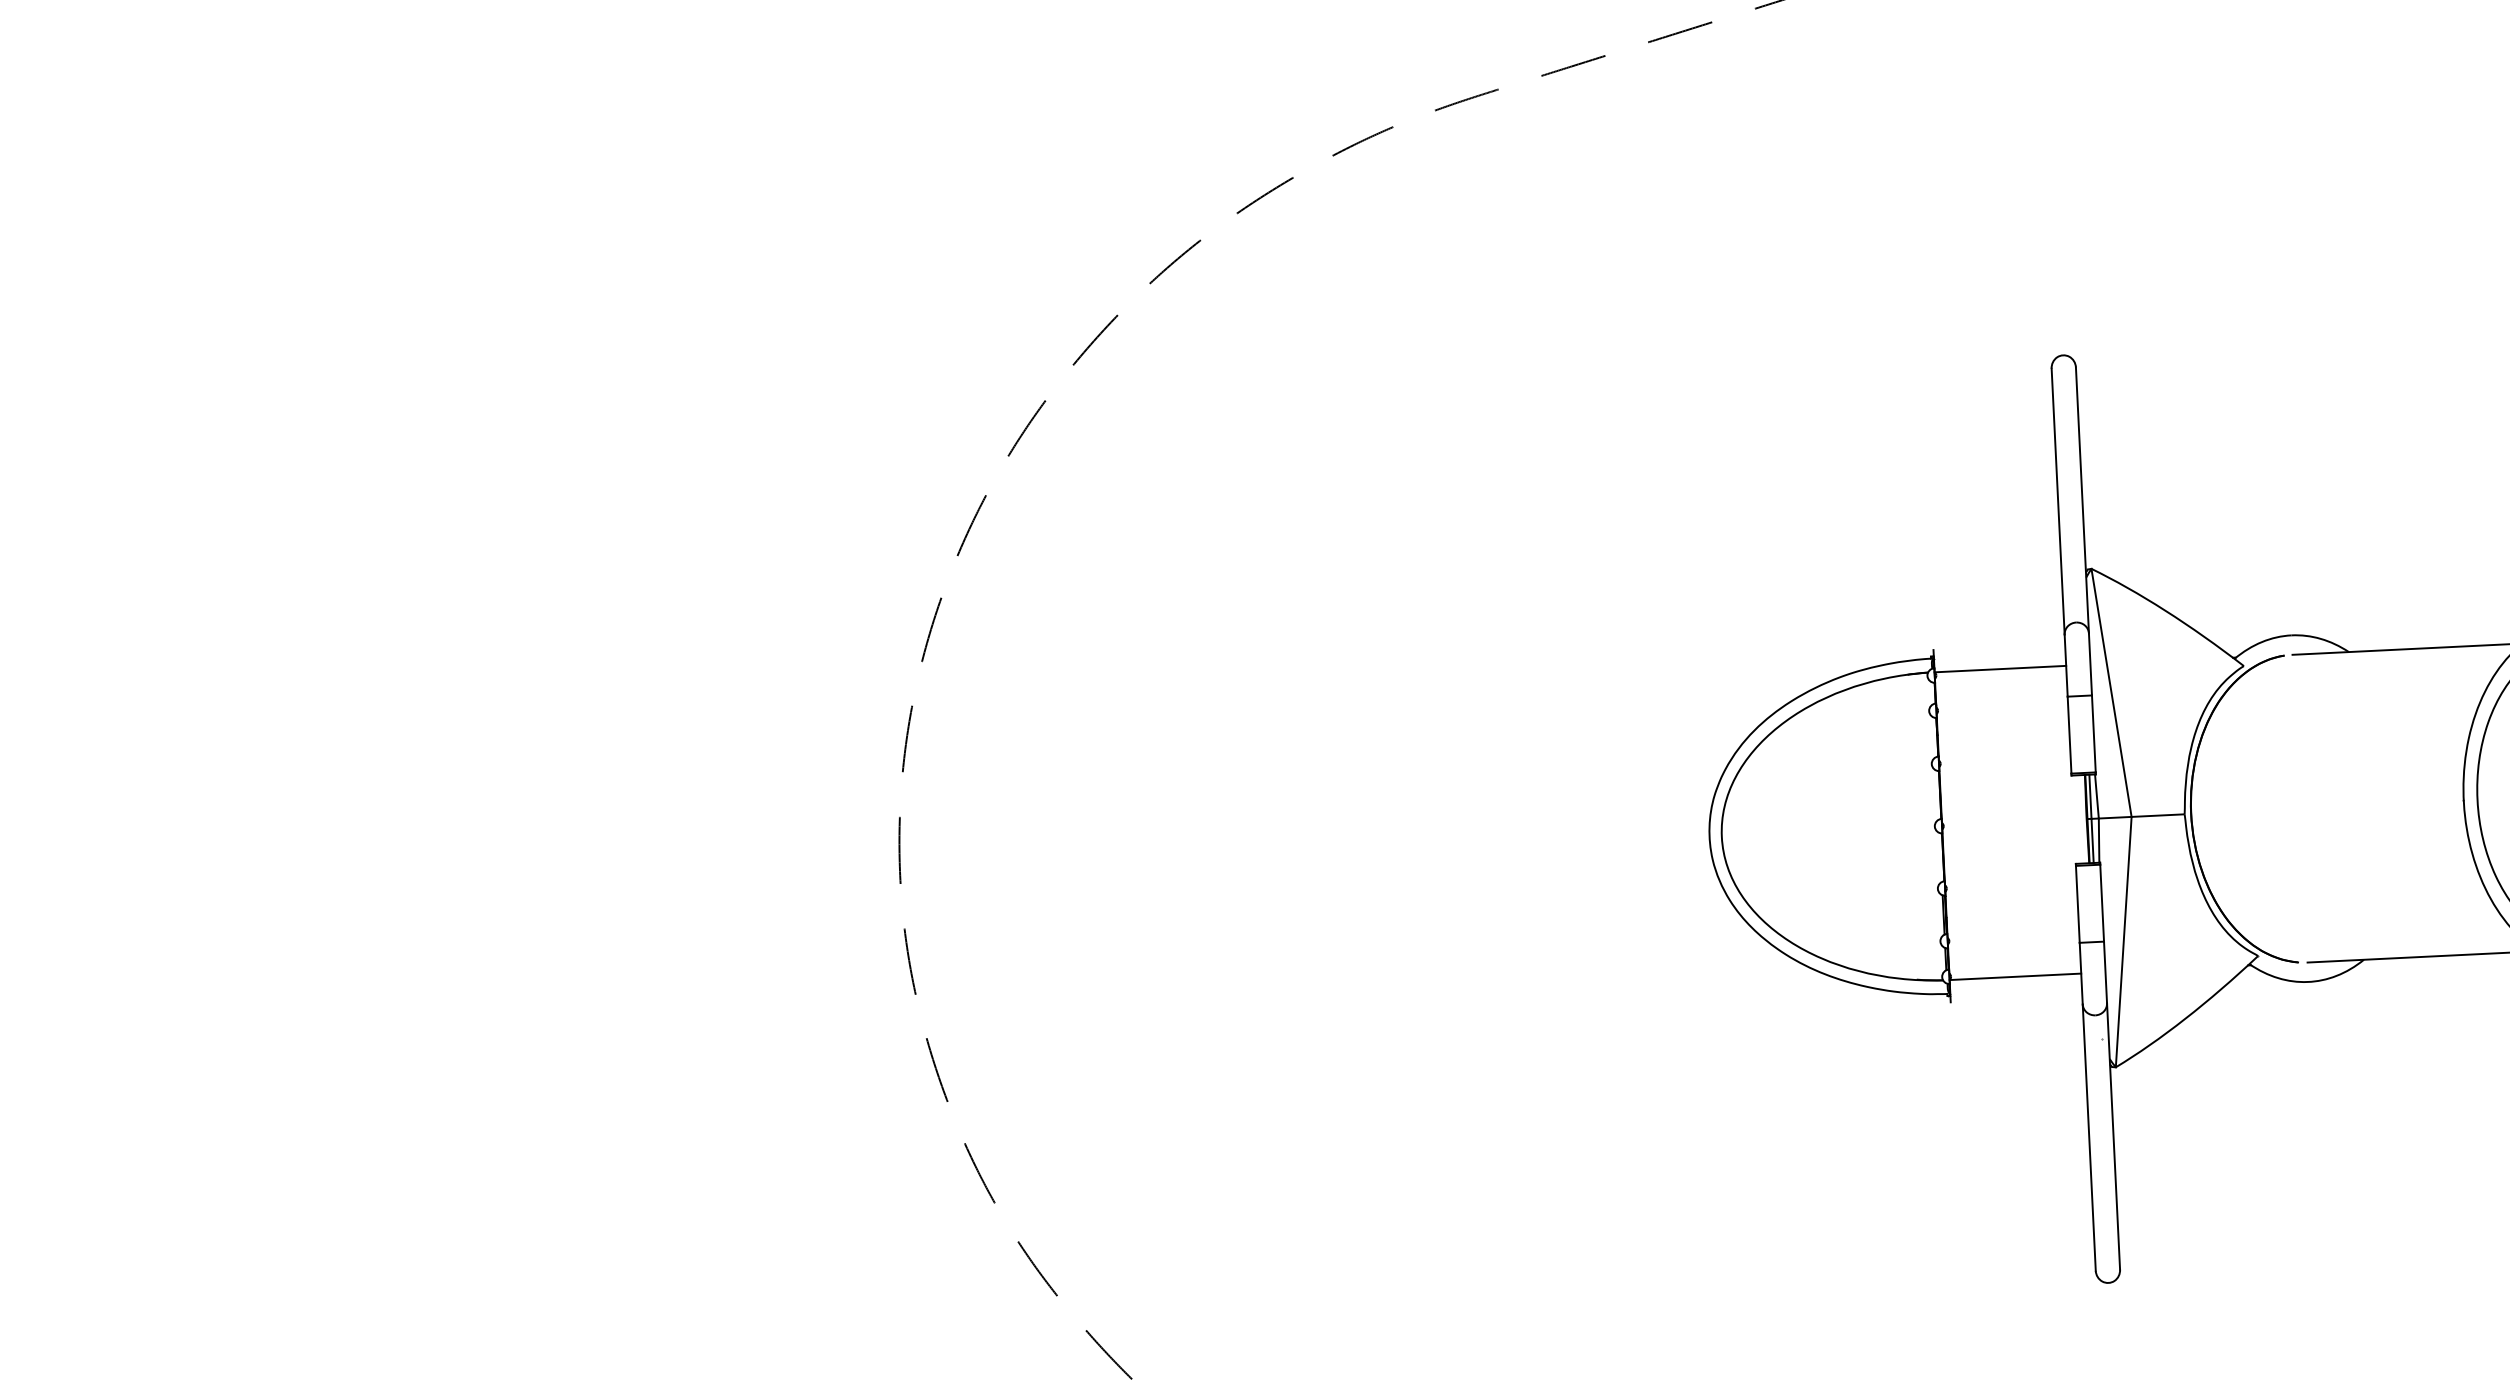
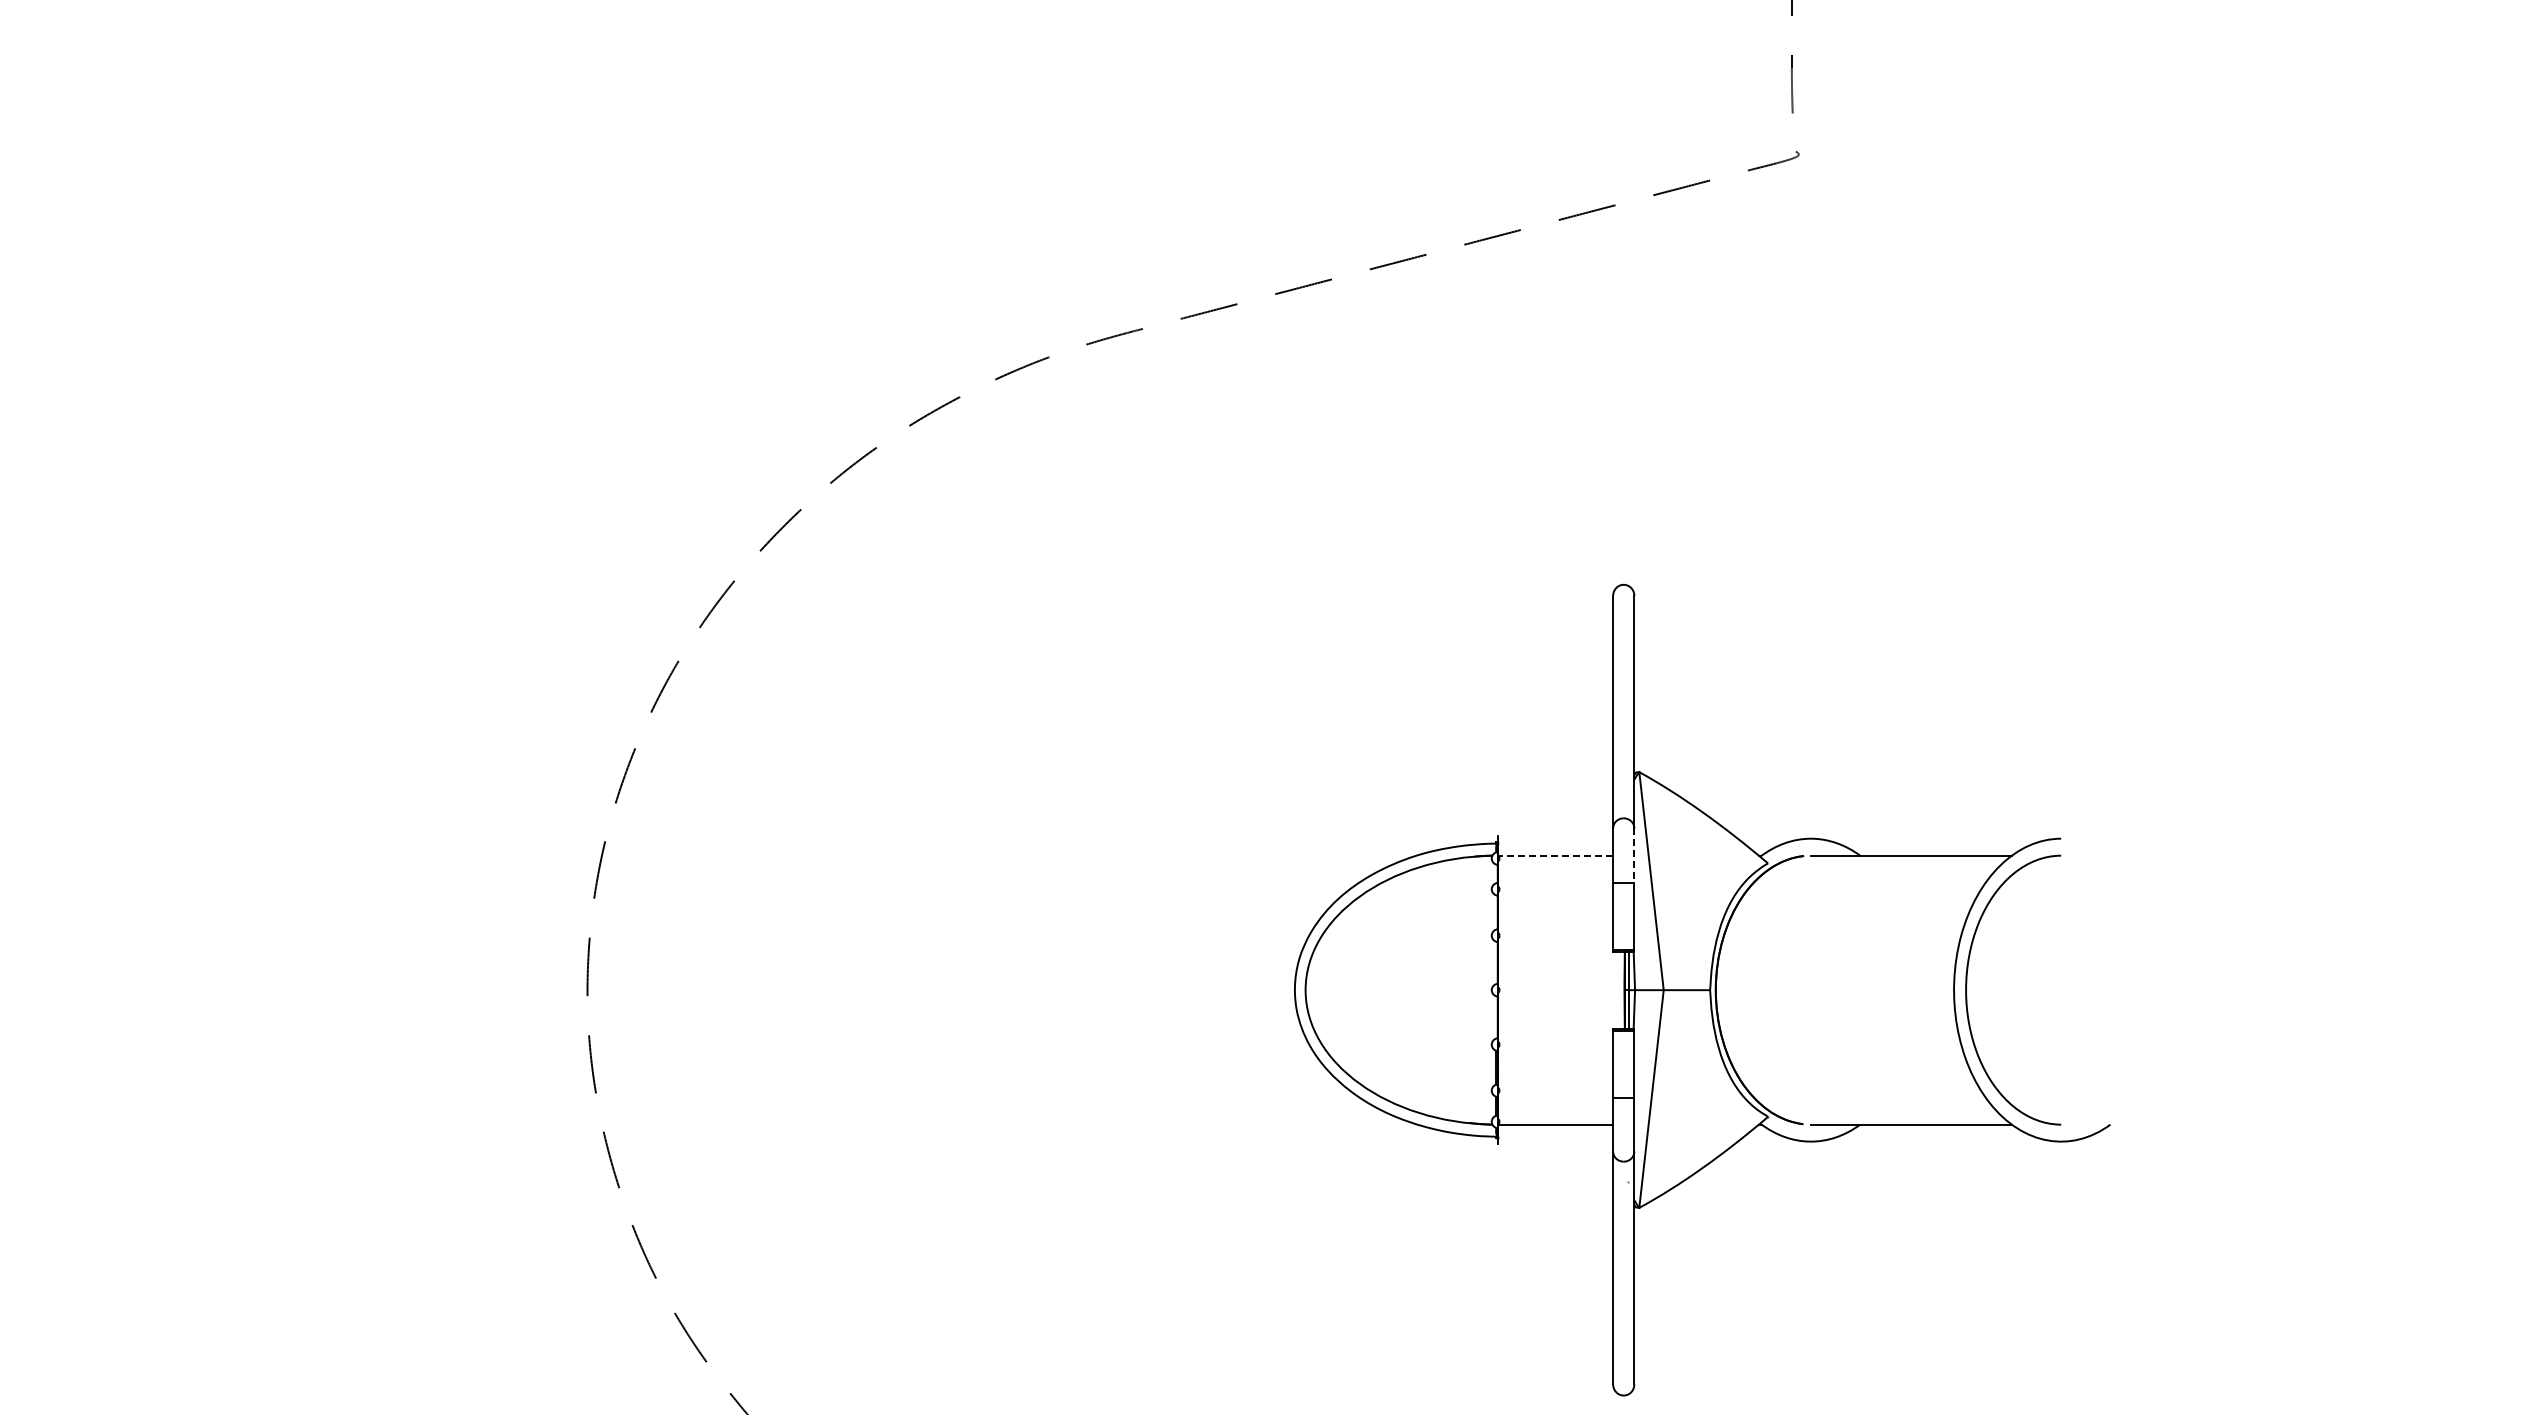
line: (2090, 665) -> (1634, 856), solid -> dashed
line: (2000, 668) -> (1555, 855), solid -> dashed

